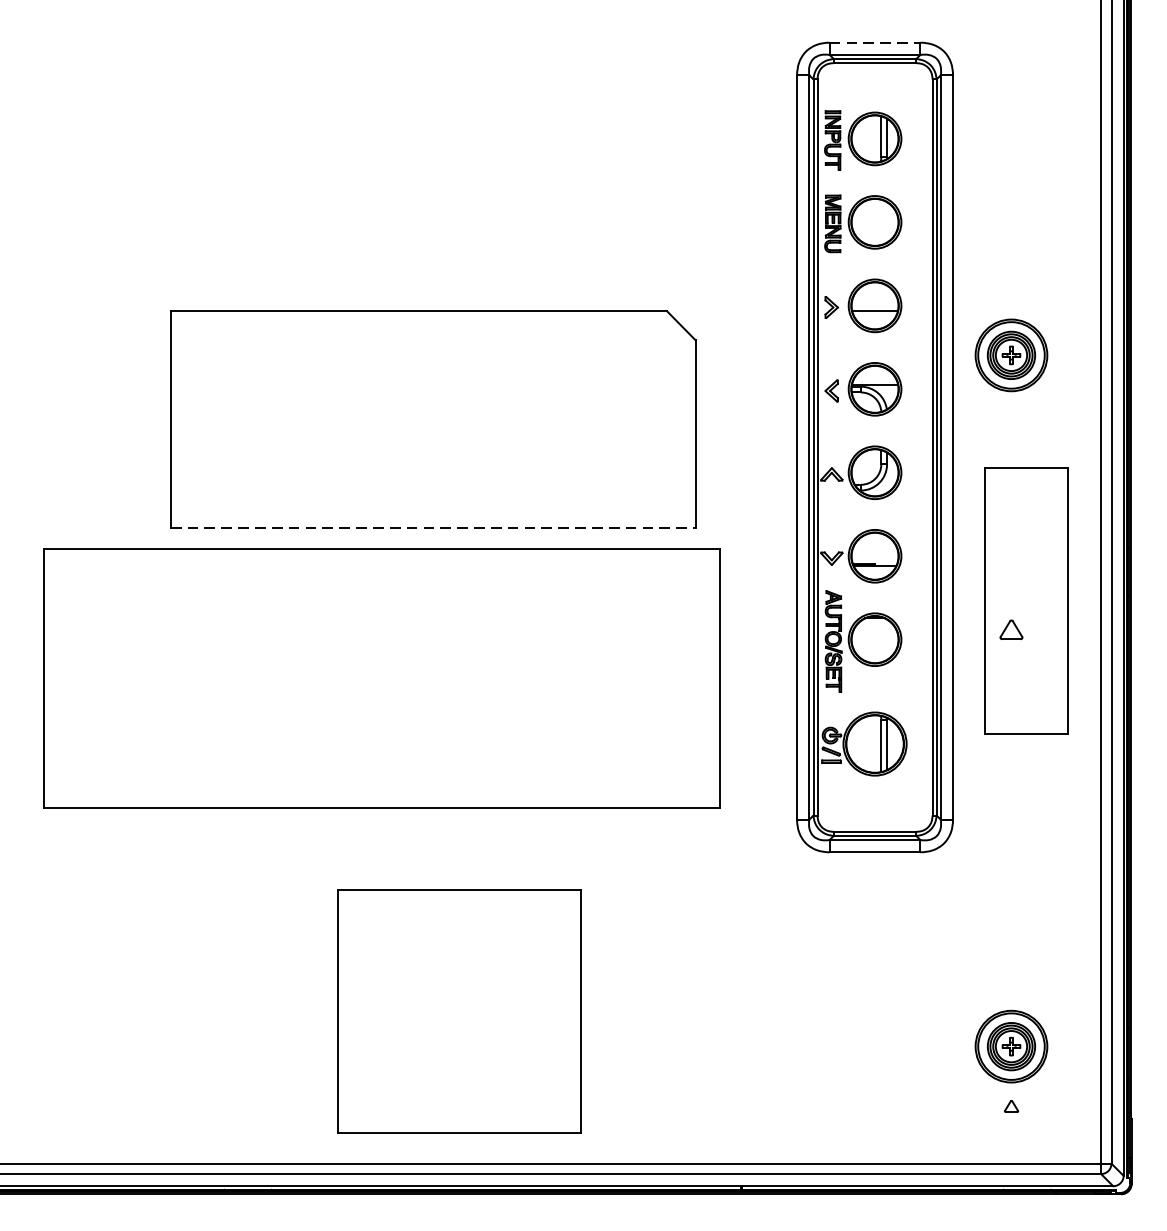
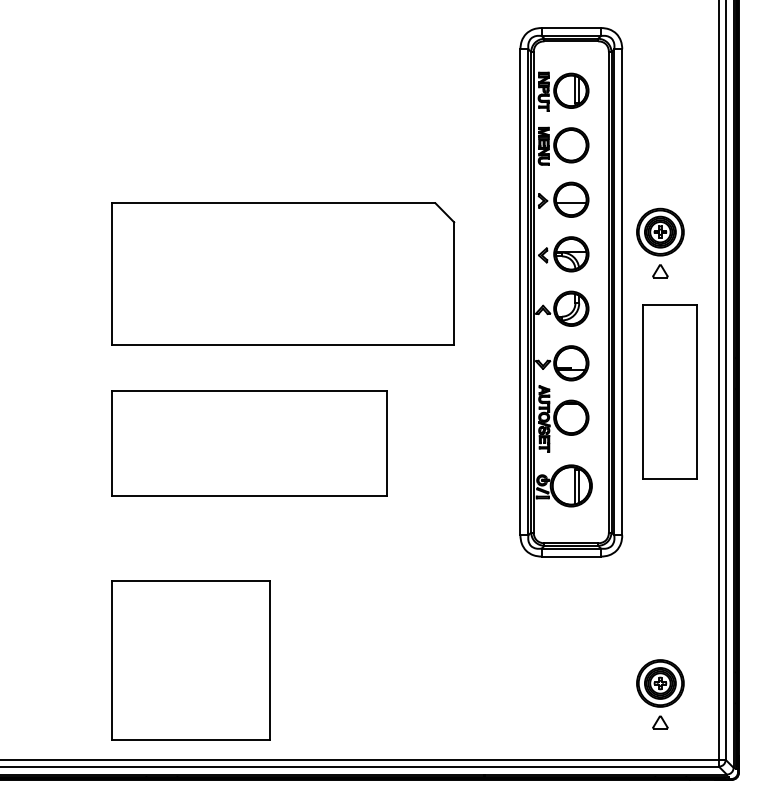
line: (875, 43) -> (571, 28), dashed -> solid
line: (434, 527) -> (283, 344), dashed -> solid
part: (1011, 630) -> (660, 271), moved
part: (382, 679) -> (249, 443), size x0.62
part: (458, 1011) -> (190, 660), moved
part: (1011, 1106) -> (660, 722), size x1.67

